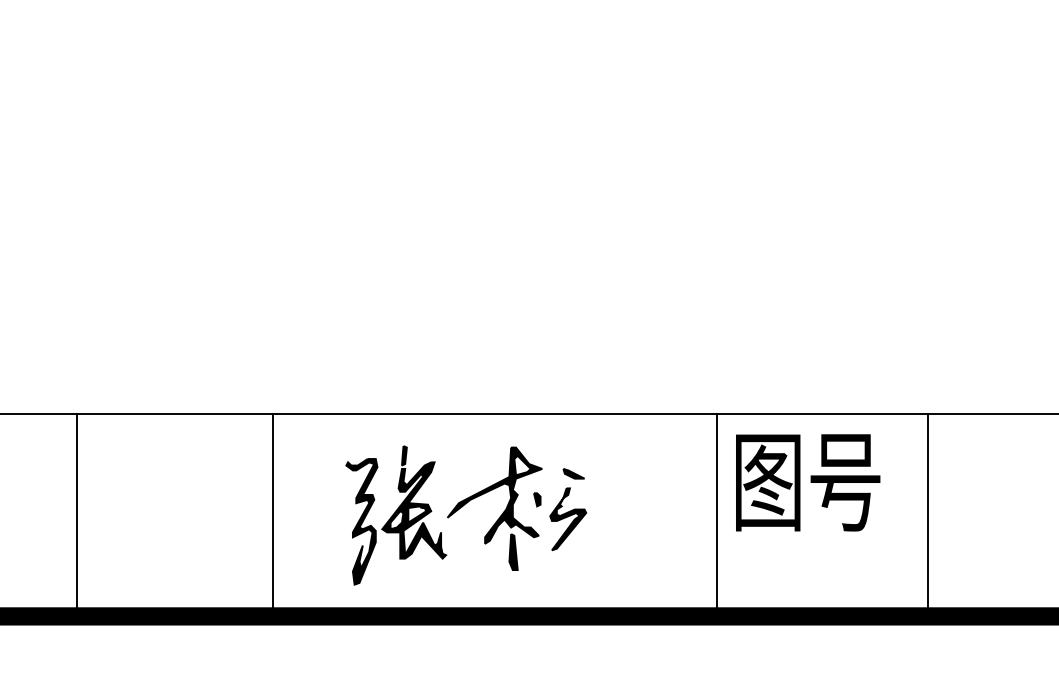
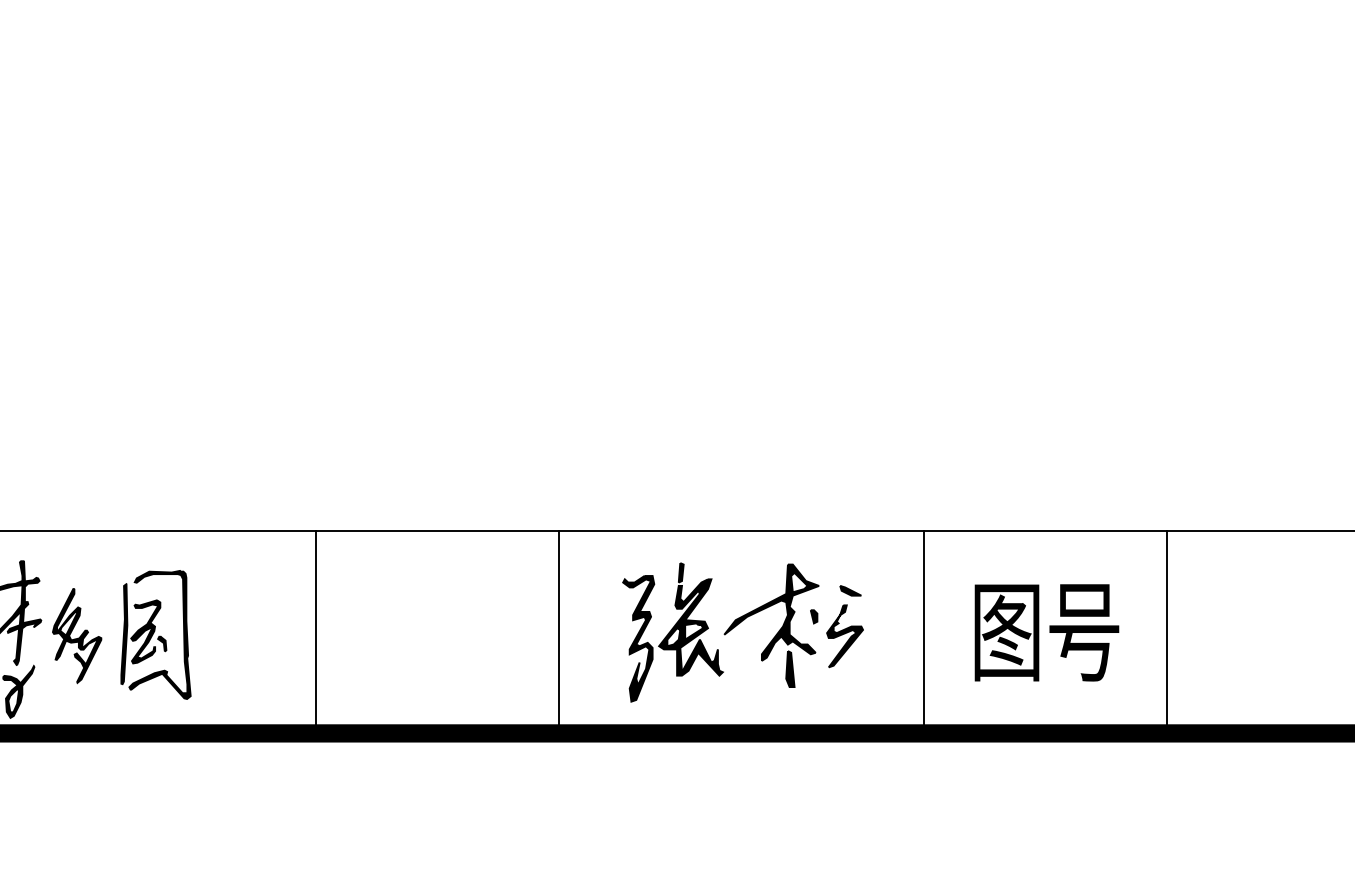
text: (807, 482) -> (1046, 632), moved
part: (459, 509) -> (736, 626), moved
line: (272, 514) -> (559, 631), moved
line: (717, 514) -> (924, 631), moved

